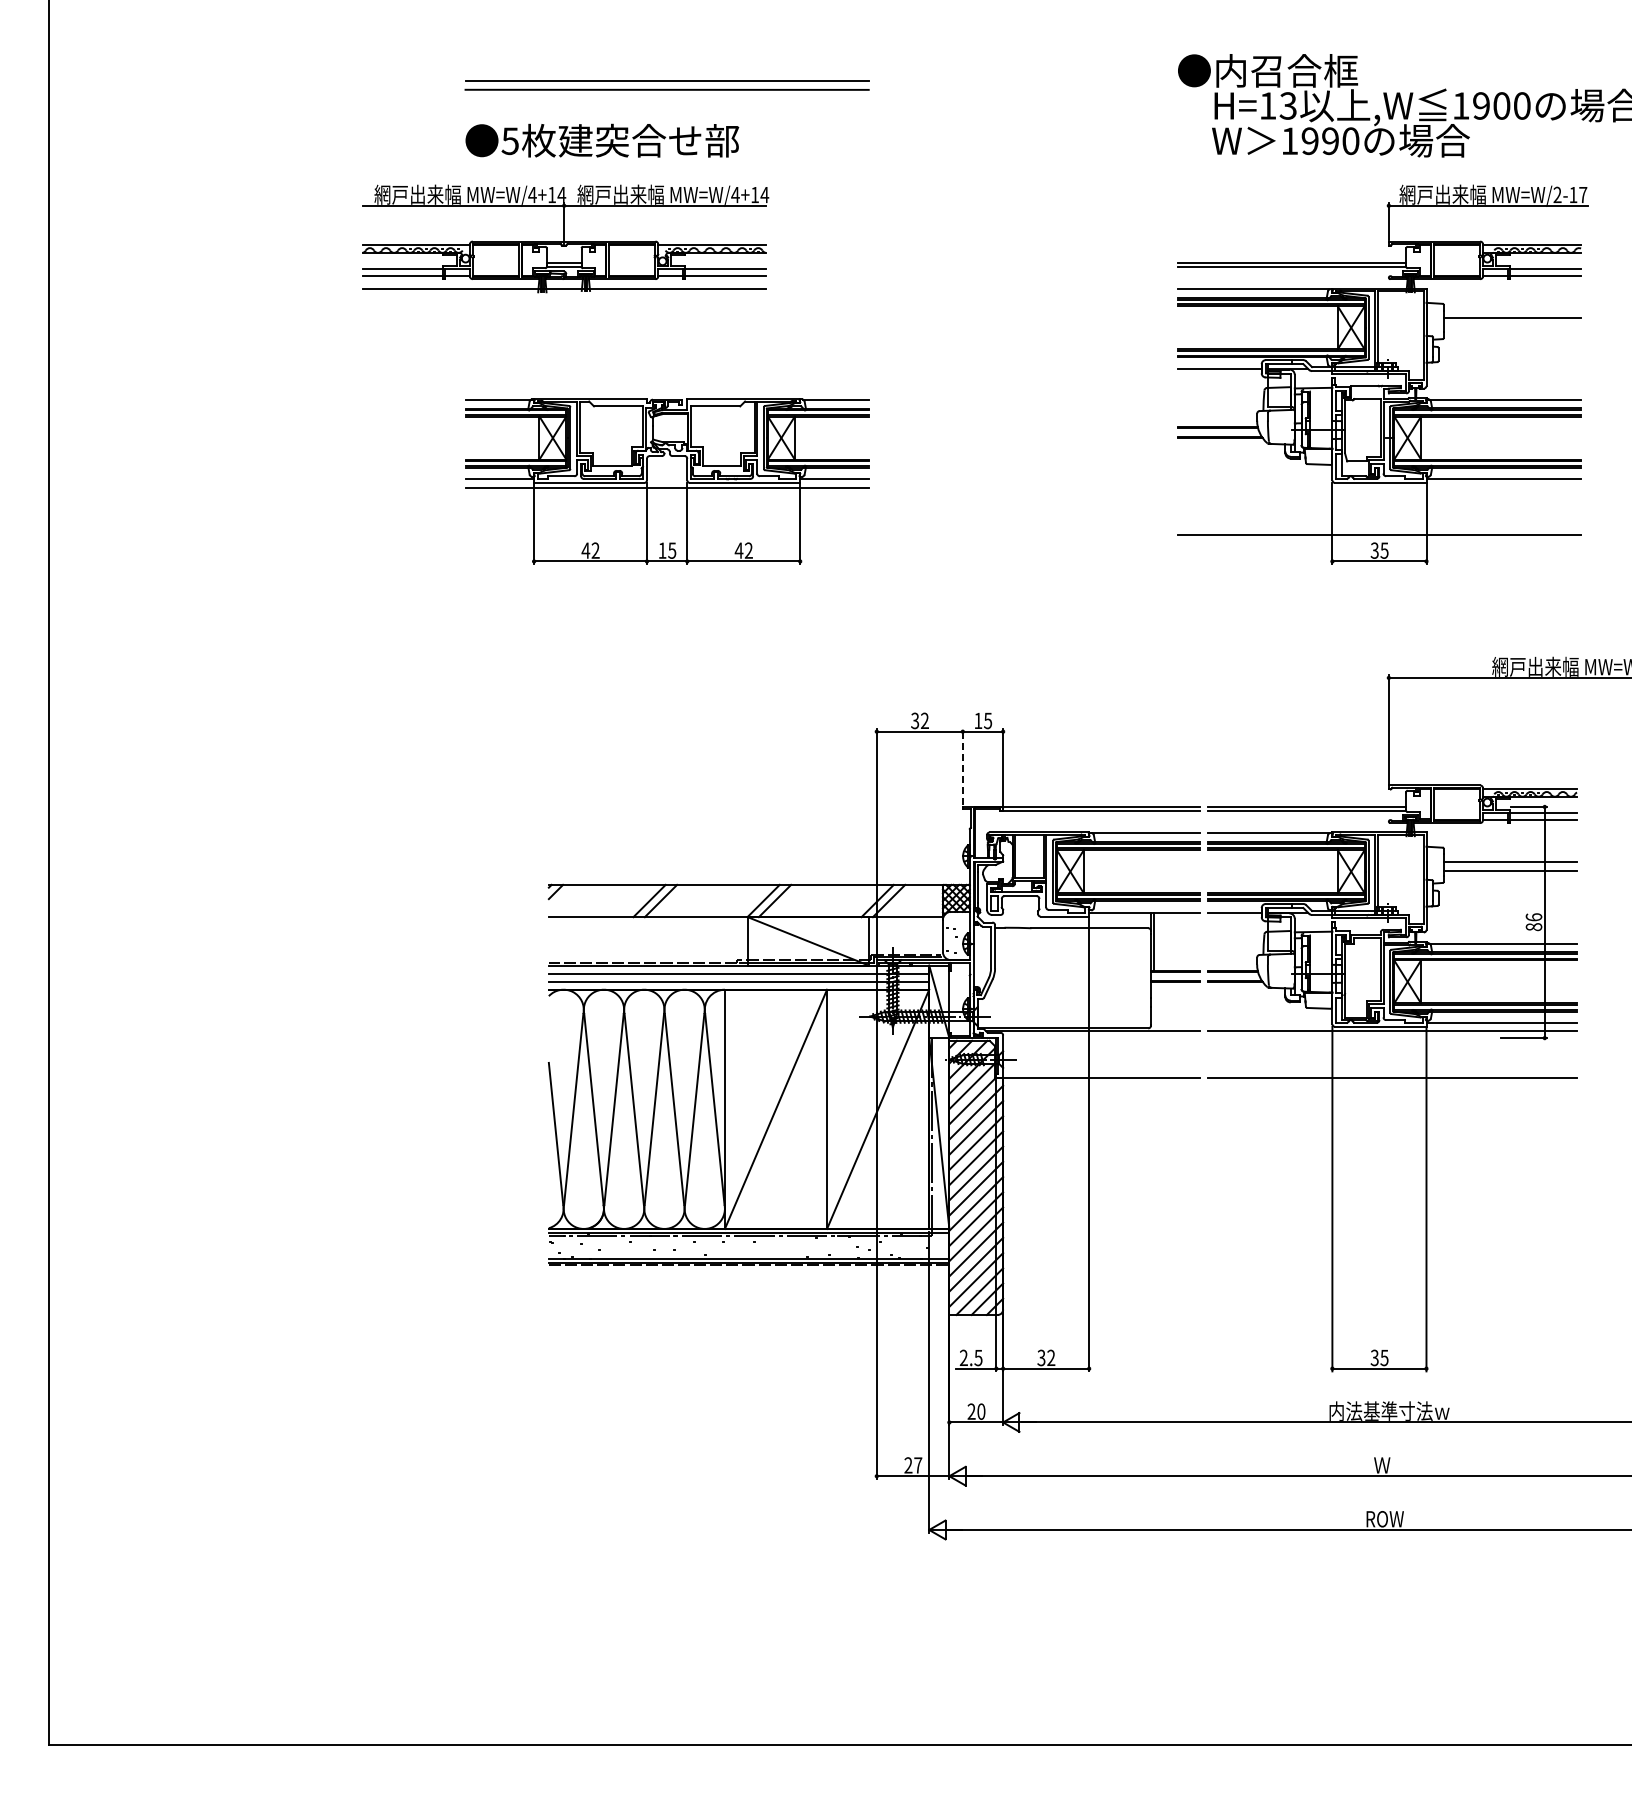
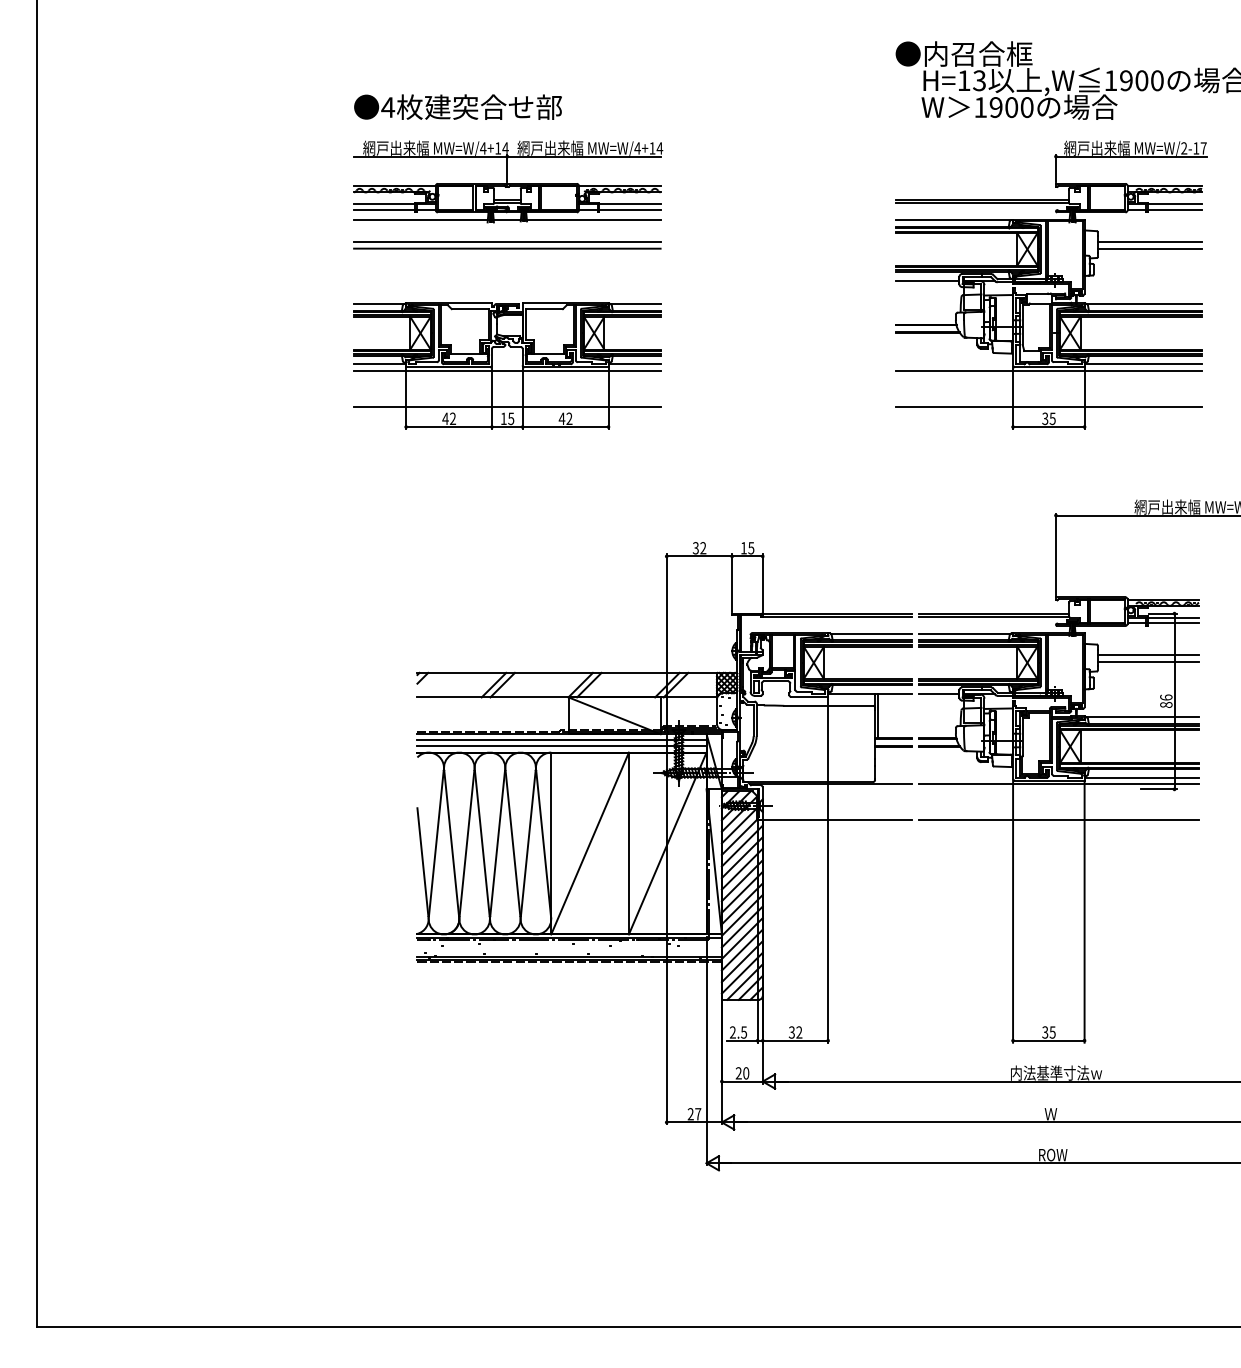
part: (666, 85) -> (506, 245), moved
text: (510, 141) -> (388, 107), 5 -> 4
text: (1330, 141) -> (1011, 107), 1990 -> 1900
part: (565, 238) -> (508, 181), moved
line: (1512, 326) -> (1149, 248), added
line: (1379, 487) -> (1048, 370), added
line: (666, 534) -> (506, 406), added
line: (962, 766) -> (731, 582), dashed -> solid

